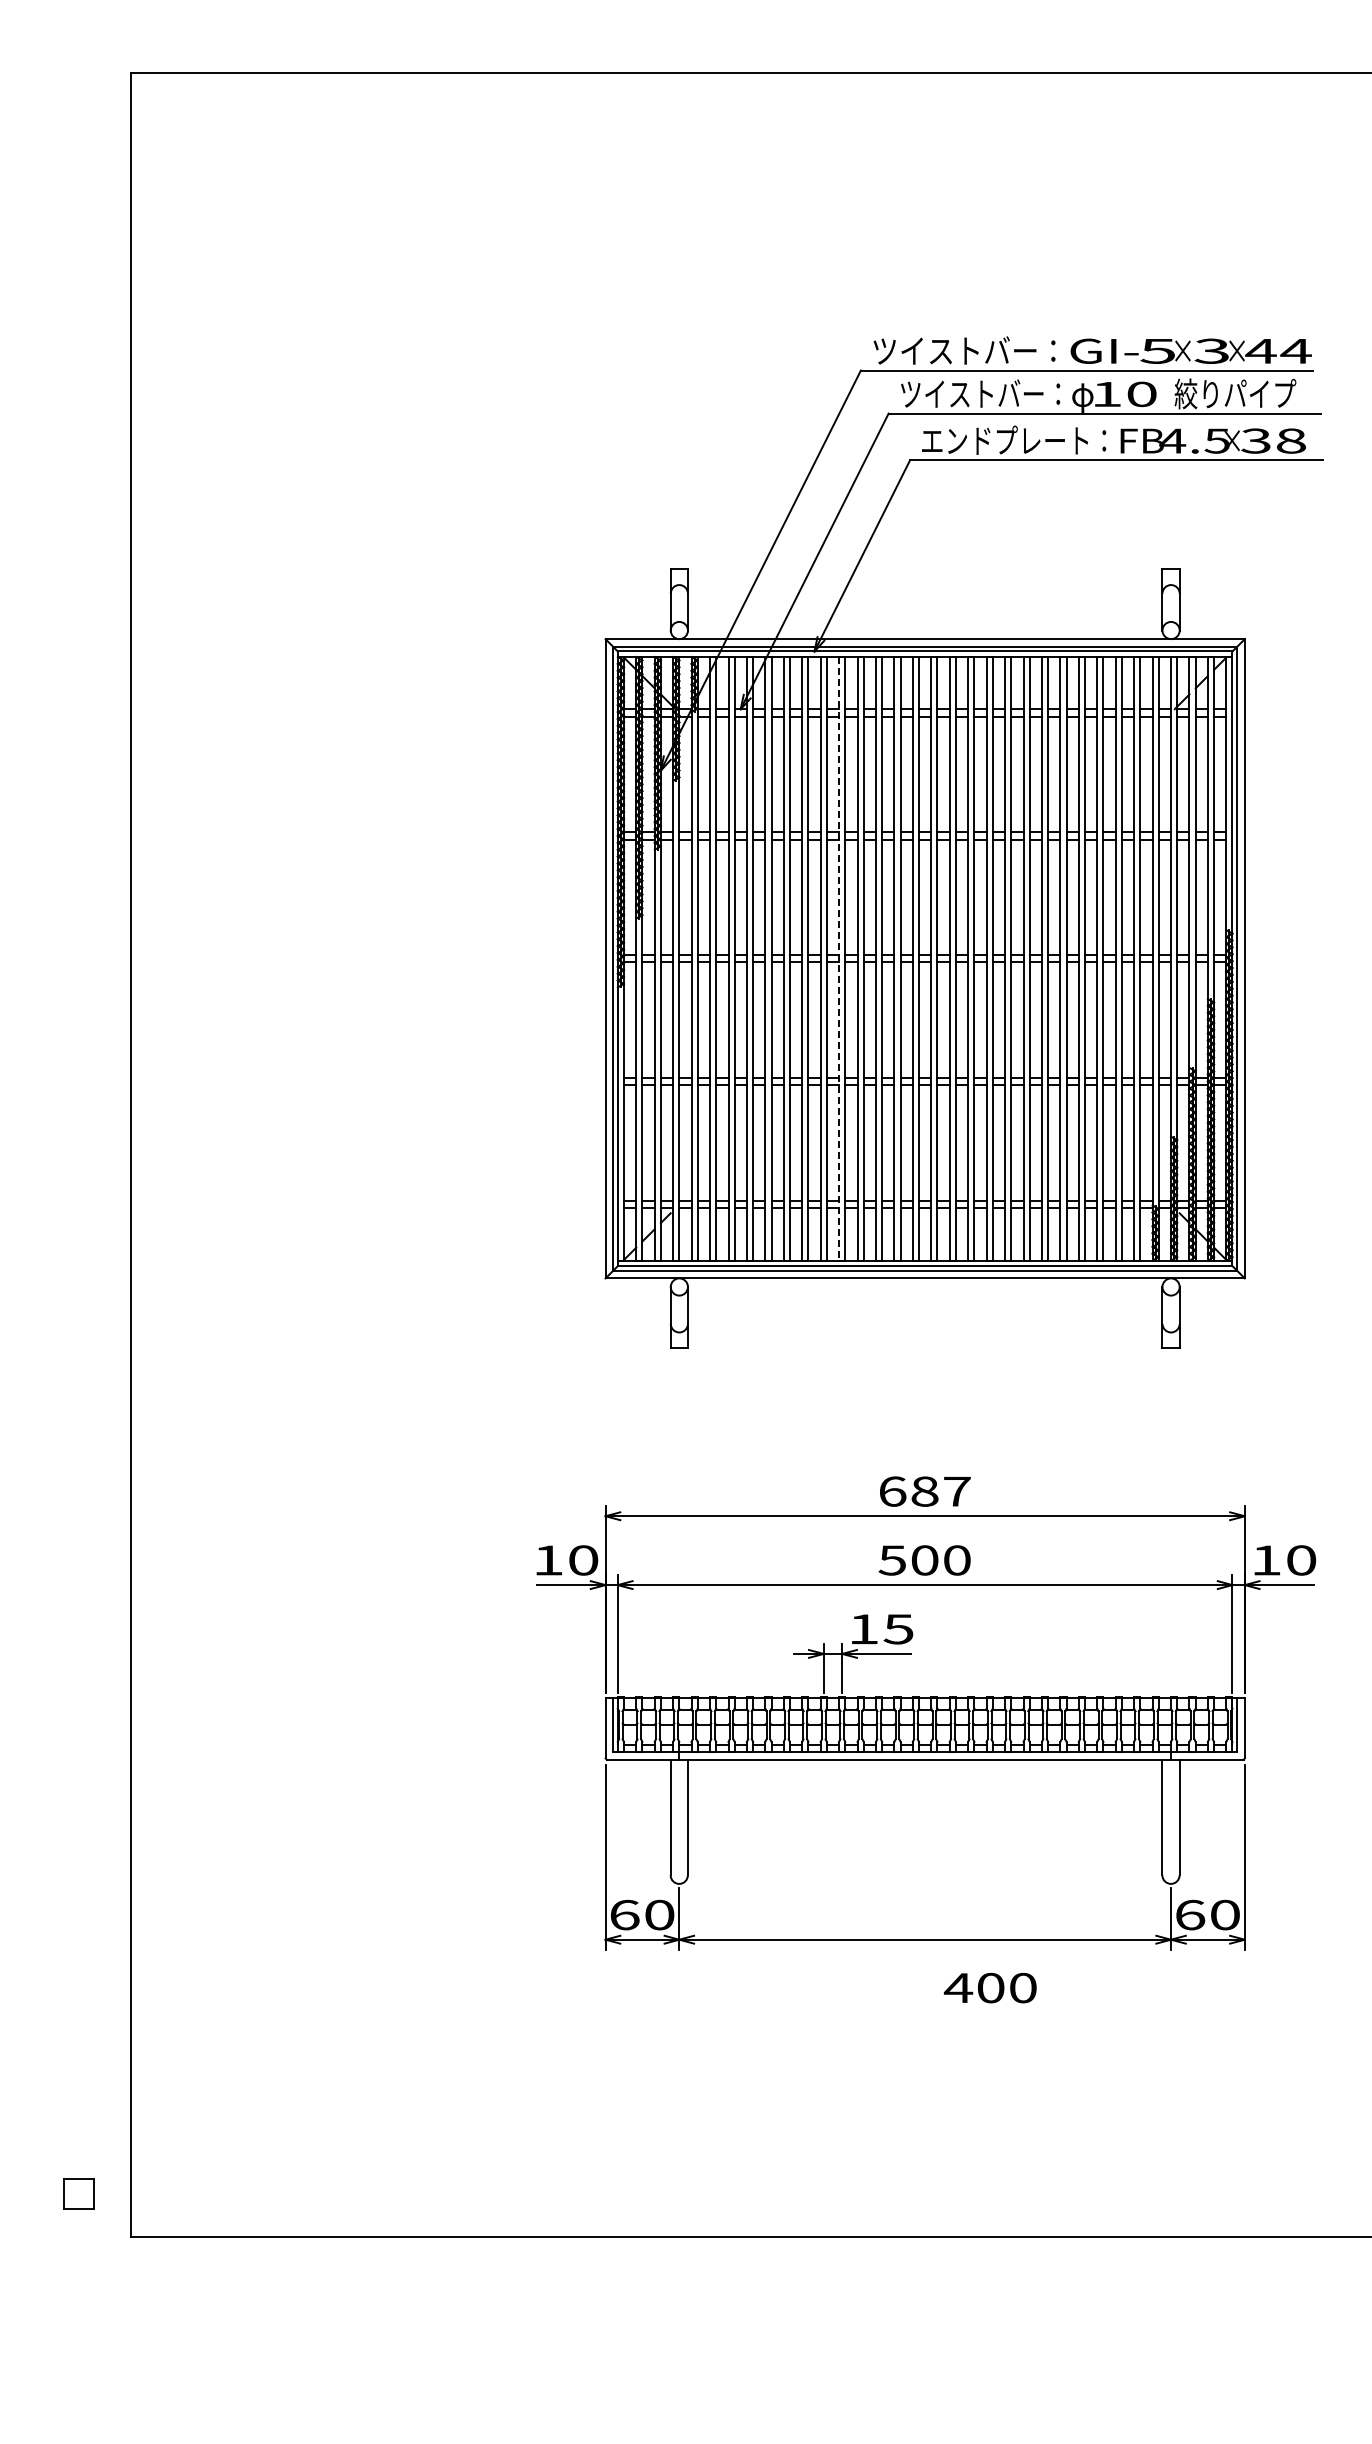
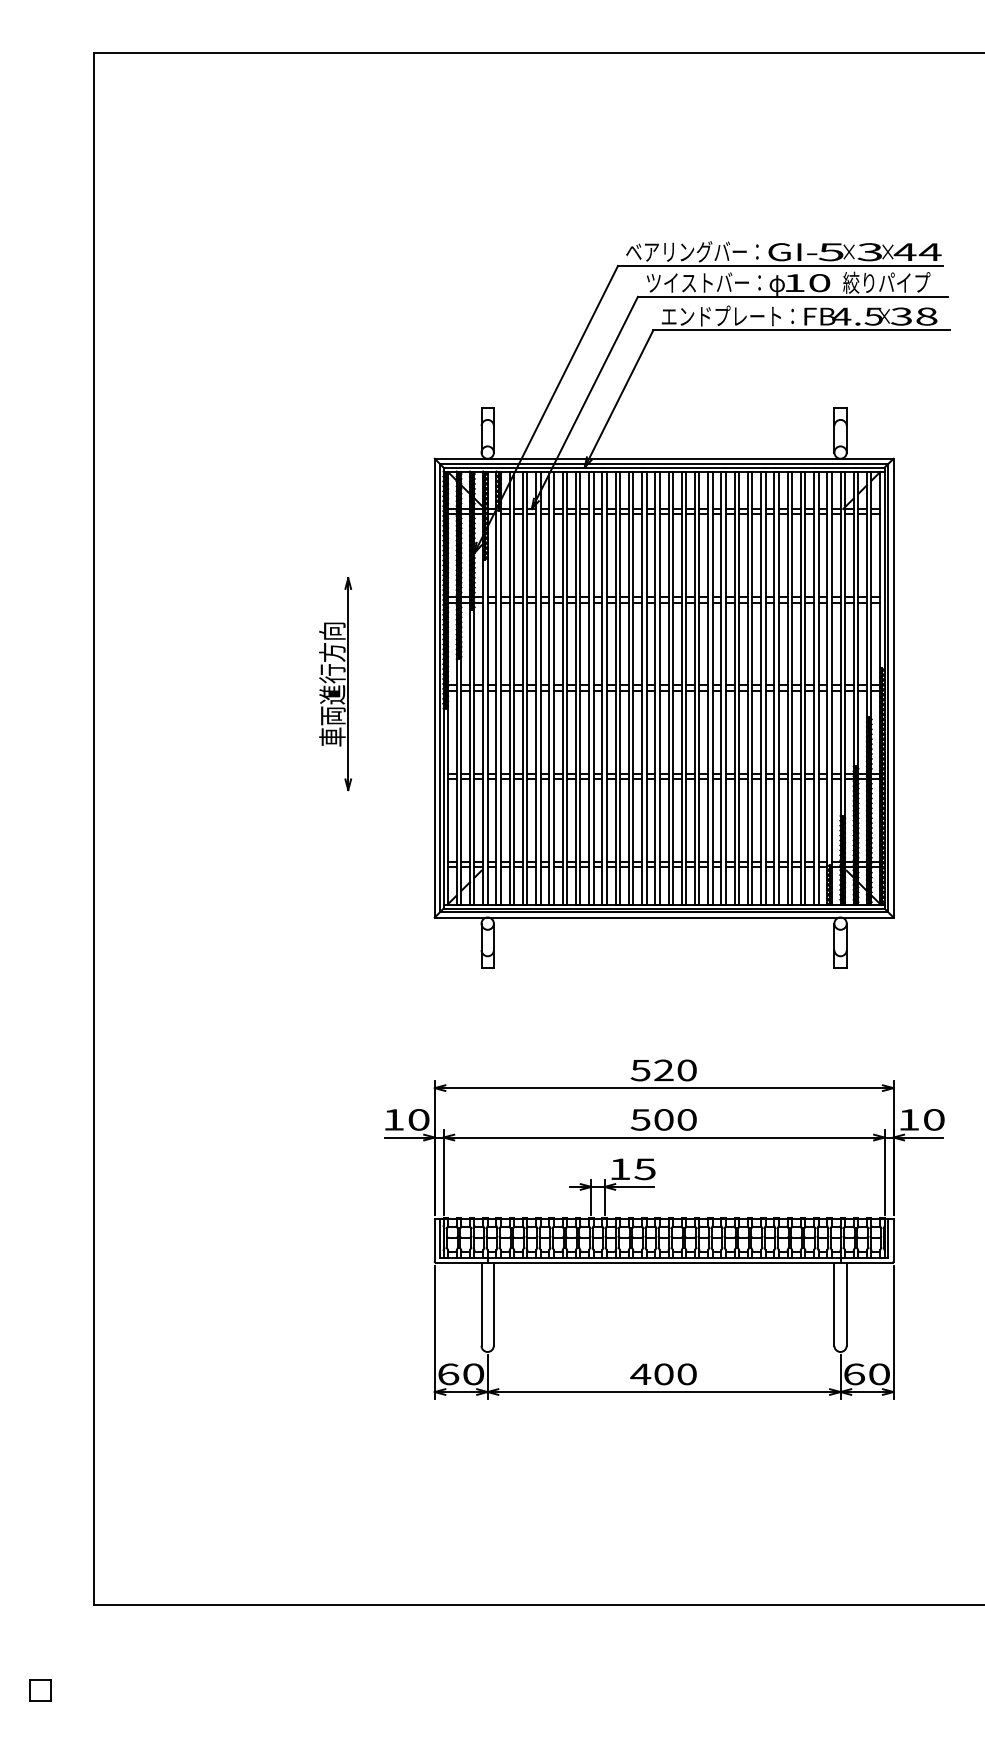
text: (964, 350) -> (692, 251), ツイストバー： -> ベアリングバー：
part: (466, 952) -> (334, 683), added
line: (839, 958) -> (602, 687), dashed -> solid
text: (924, 1491) -> (663, 1070), 687 -> 520
text: (989, 1987) -> (662, 1373), moved
part: (78, 2193) -> (40, 1690), moved

